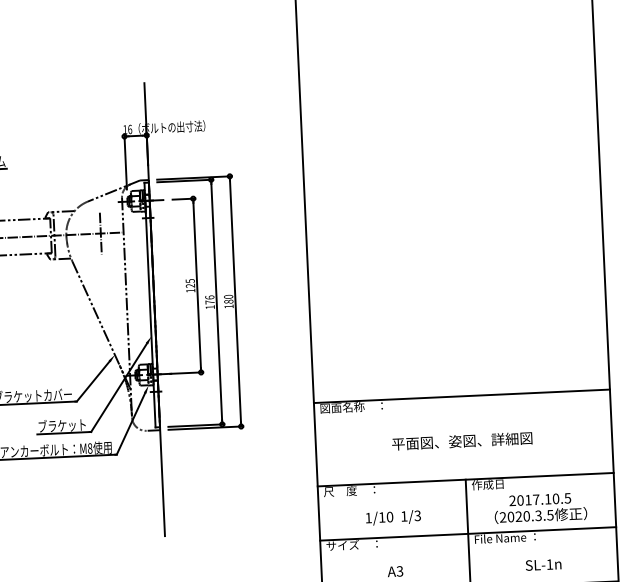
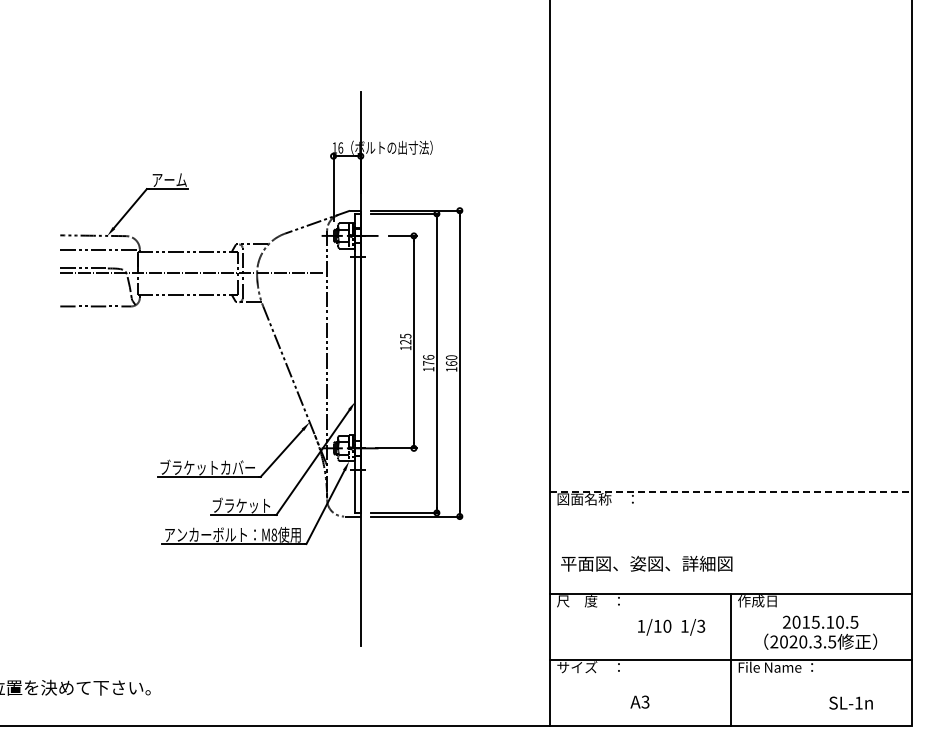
line: (101, 232) -> (299, 272), removed
text: (228, 301) -> (451, 363), 180 -> 160
line: (461, 395) -> (730, 491), solid -> dashed
text: (462, 441) -> (646, 563), moved
text: (536, 499) -> (815, 622), 2017.10.5 -> 2015.10.5
text: (393, 517) -> (671, 627), moved
text: (543, 564) -> (850, 702), moved

